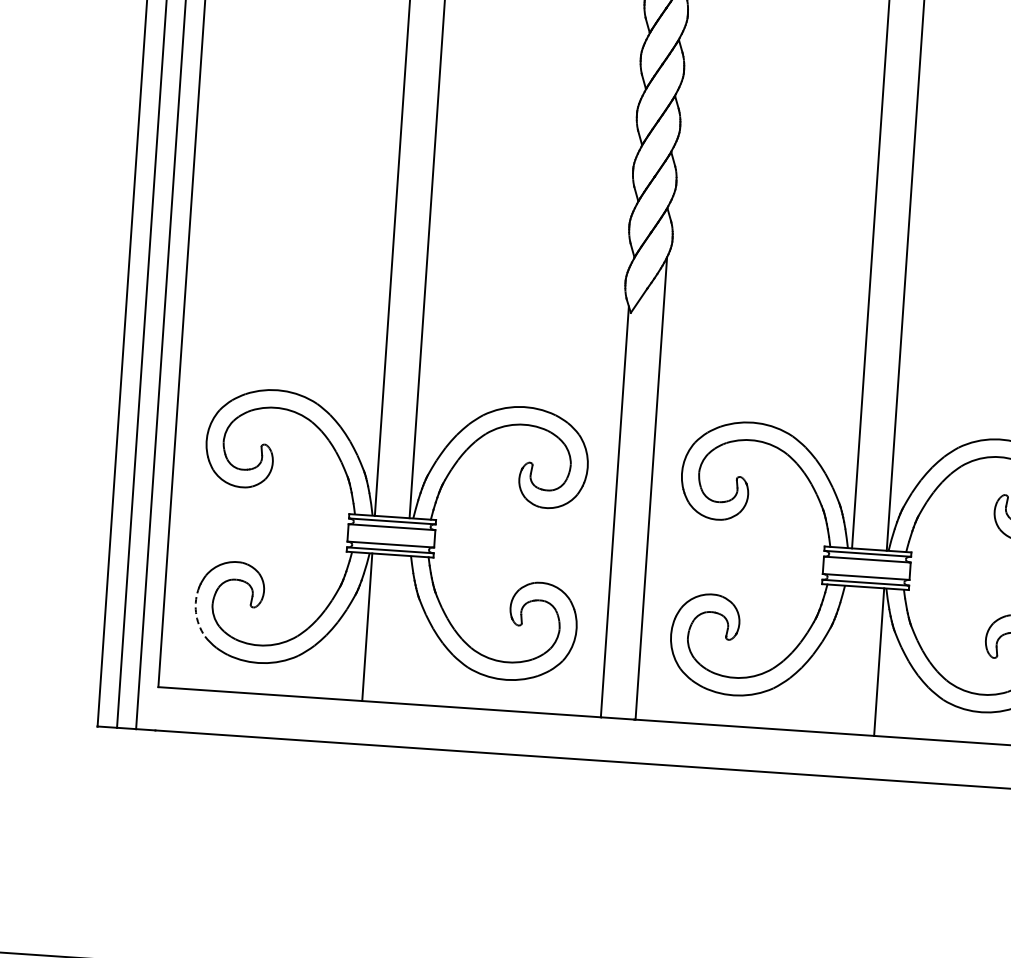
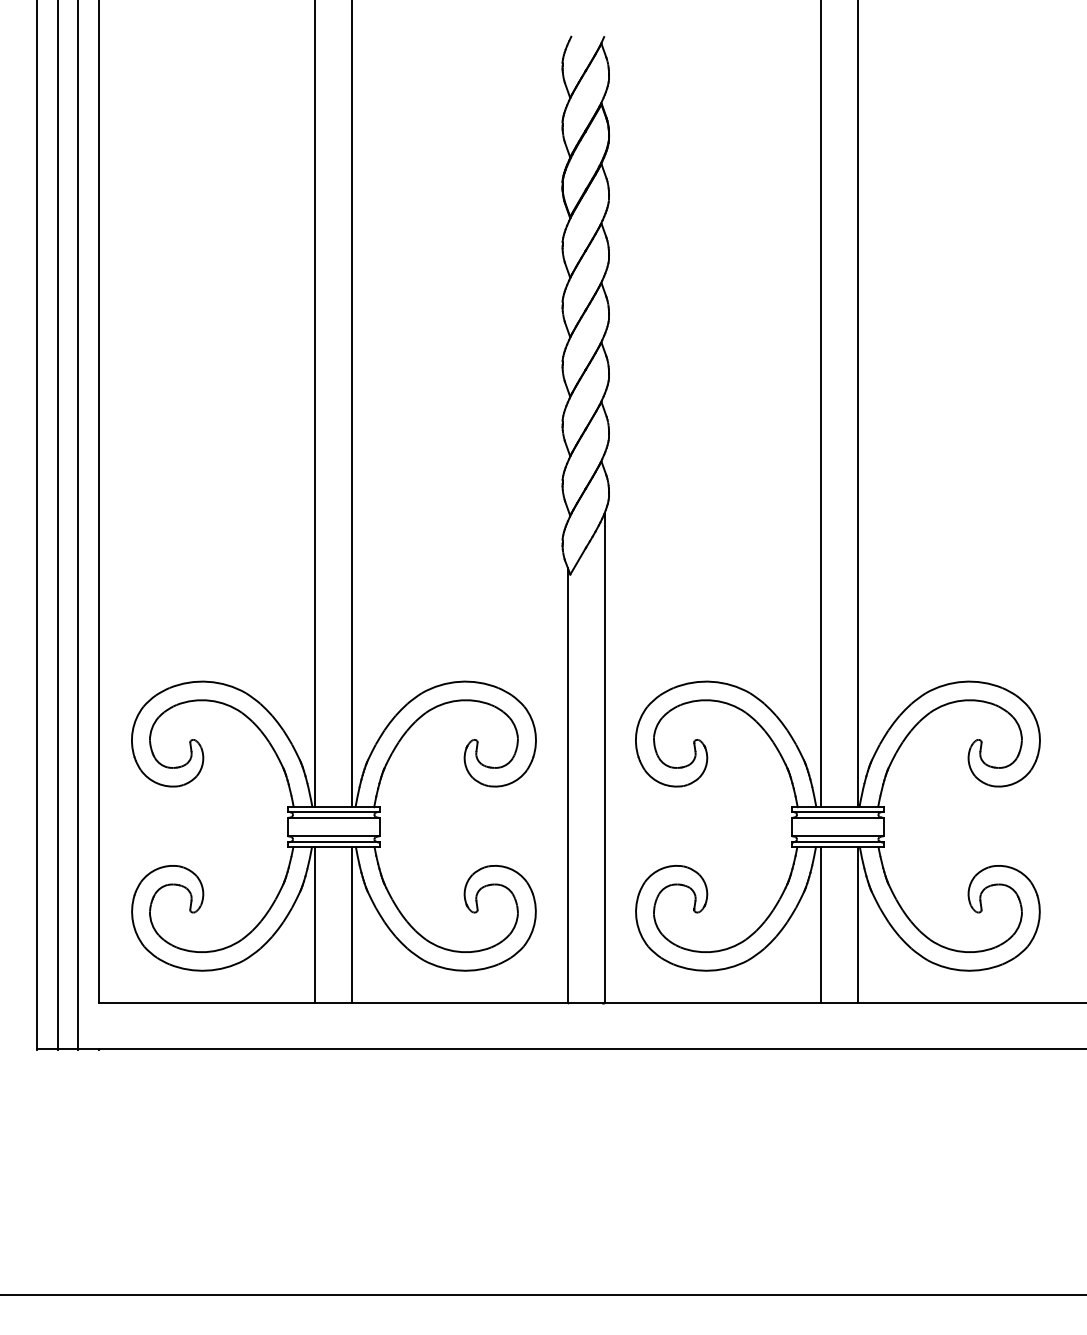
arc: (196, 612) -> (133, 922), dashed -> solid
line: (401, 629) -> (351, 925), added
line: (844, 659) -> (820, 925), added

